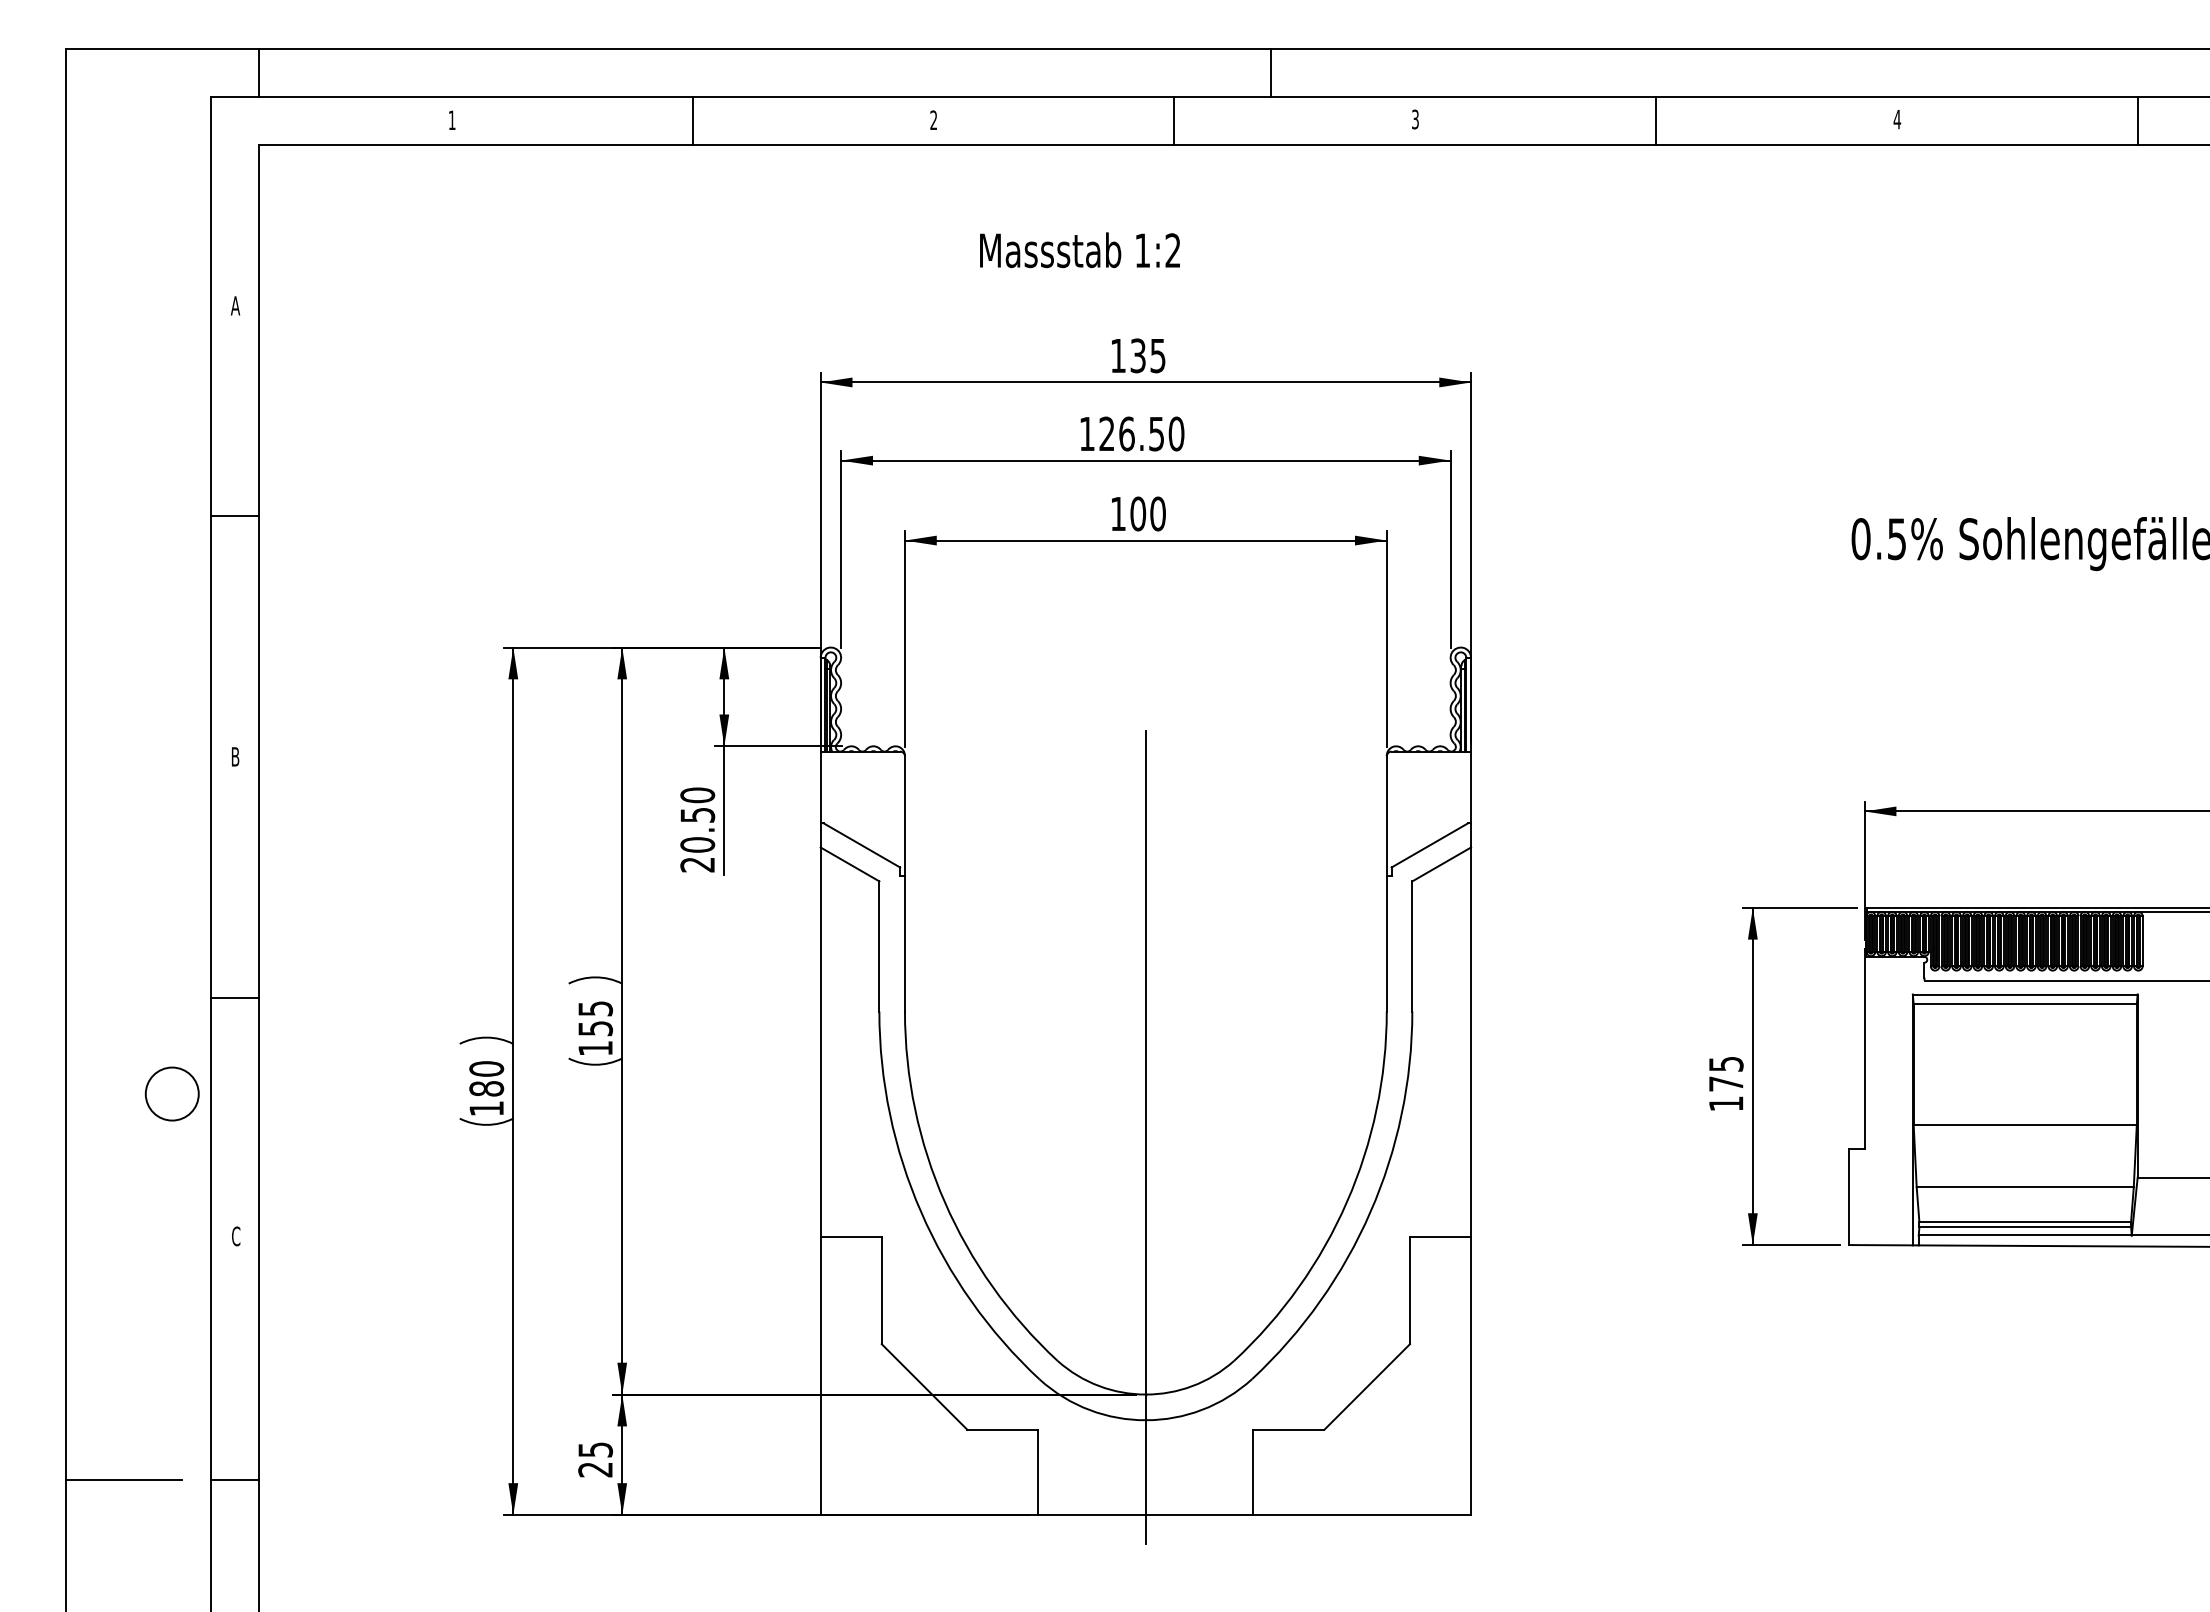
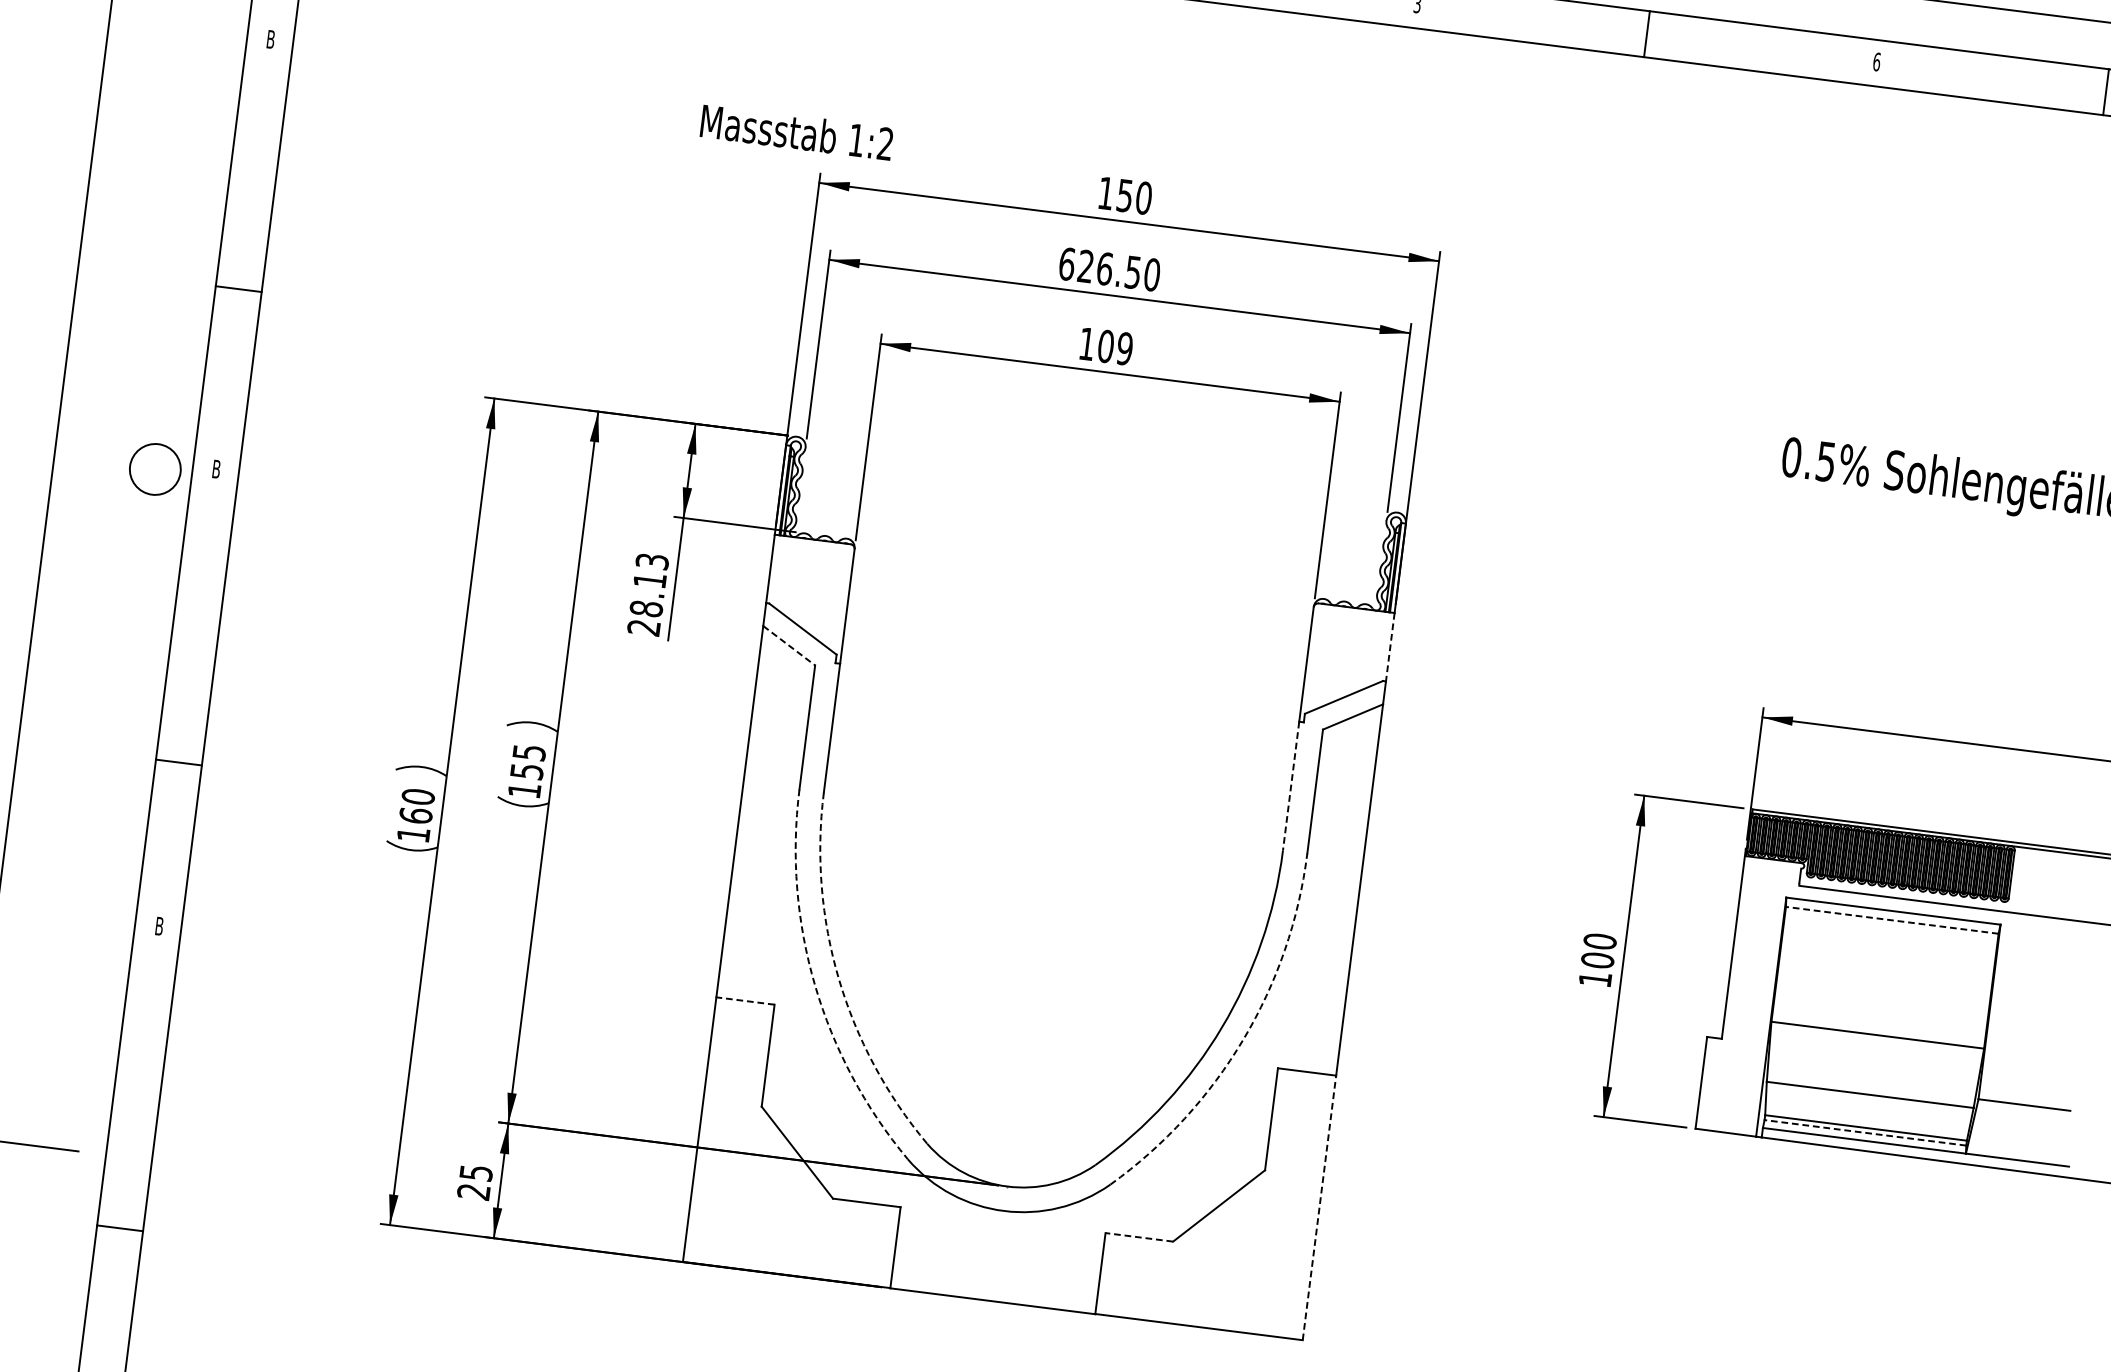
text: (1897, 119) -> (1877, 61), 4 -> 6
text: (1079, 250) -> (796, 132), moved
text: (235, 305) -> (270, 39), A -> B
text: (1148, 355) -> (1134, 196), 135 -> 150
text: (1087, 433) -> (1067, 263), 126.50 -> 626.50
text: (1157, 513) -> (1124, 348), 100 -> 109
line: (234, 515) -> (238, 288), moved
line: (1471, 787) -> (1390, 647), solid -> dashed
text: (697, 819) -> (649, 584), 20.50 -> 28.13
line: (850, 864) -> (789, 645), solid -> dashed
line: (1386, 943) -> (1290, 785), solid -> dashed
line: (234, 997) -> (178, 762), moved
line: (2025, 1004) -> (1892, 920), solid -> dashed
text: (1725, 1073) -> (1598, 950), 175 -> 100
text: (486, 1088) -> (415, 815), 180 -> 160
circle: (171, 1093) -> (154, 468), moved
line: (1145, 1136) -> (1038, 940), removed
arc: (944, 1202) -> (838, 979), solid -> dashed
arc: (921, 1212) -> (815, 986), solid -> dashed
arc: (1370, 1212) -> (1243, 1040), solid -> dashed
line: (2025, 1227) -> (1865, 1133), solid -> dashed
text: (236, 1236) -> (159, 926), C -> B
line: (851, 1237) -> (745, 1001), solid -> dashed
line: (1471, 1375) -> (1319, 1207), solid -> dashed
line: (1288, 1429) -> (1139, 1236), solid -> dashed
line: (234, 1479) -> (119, 1228), moved

